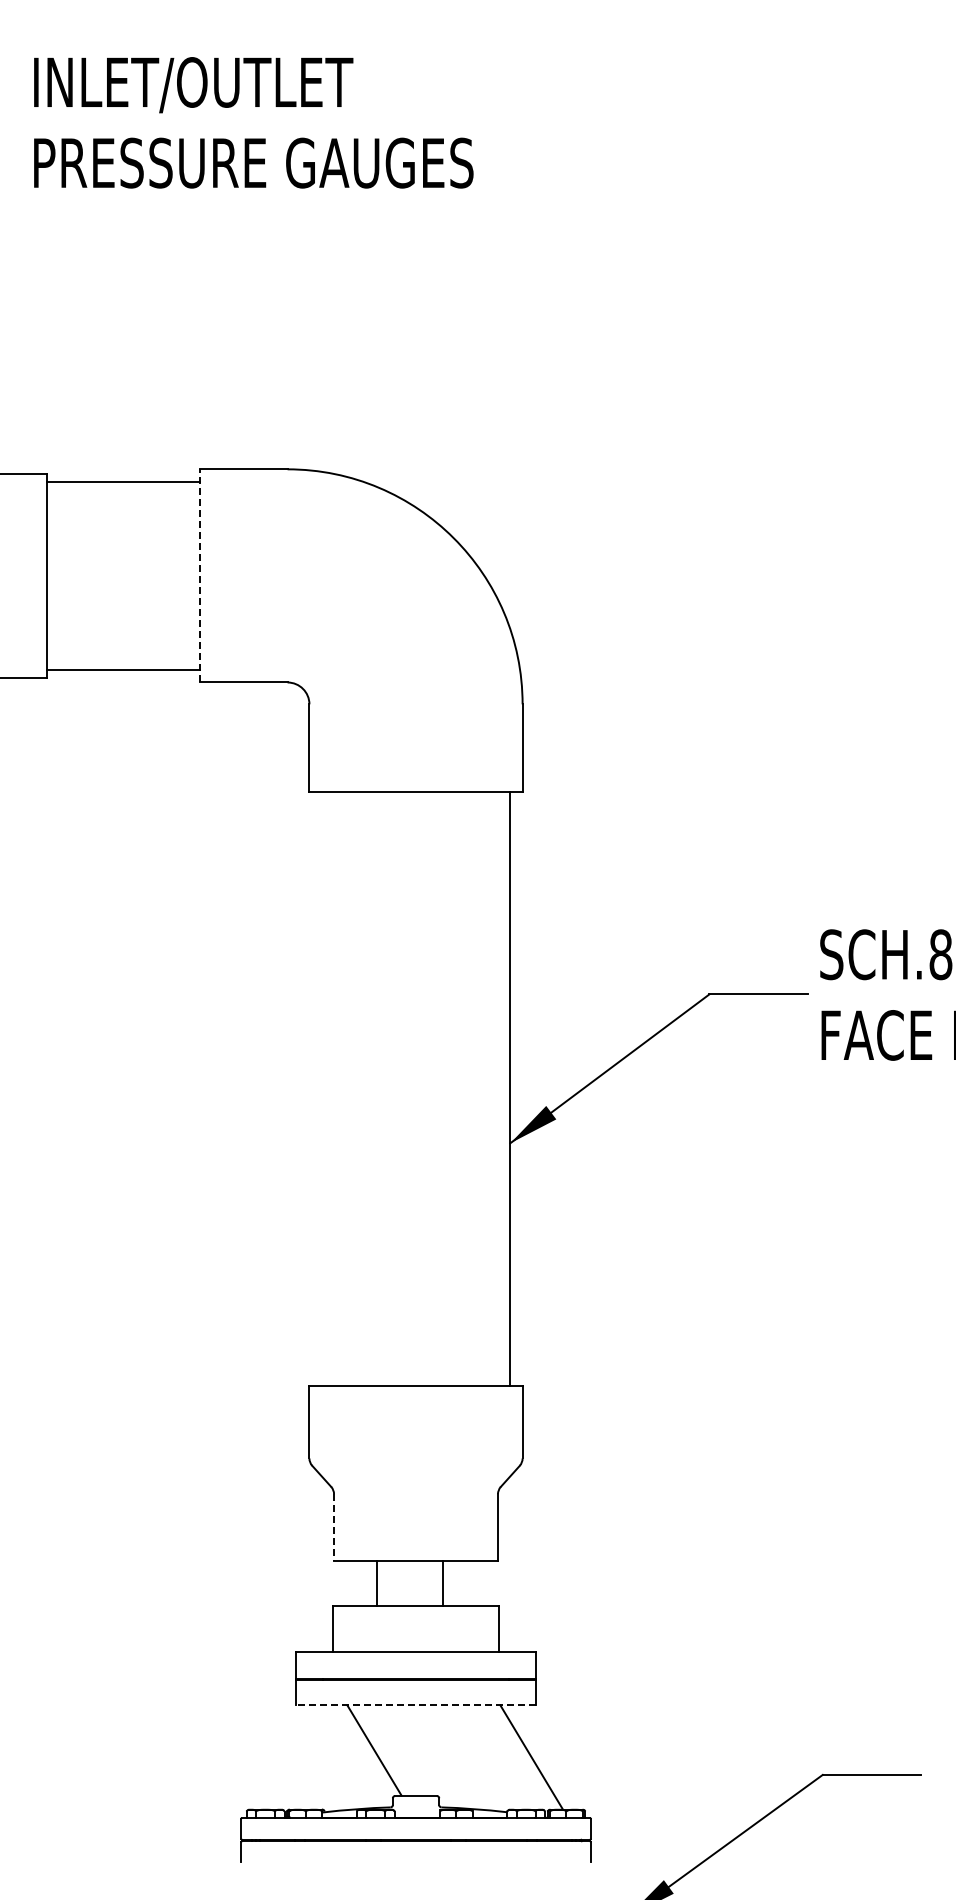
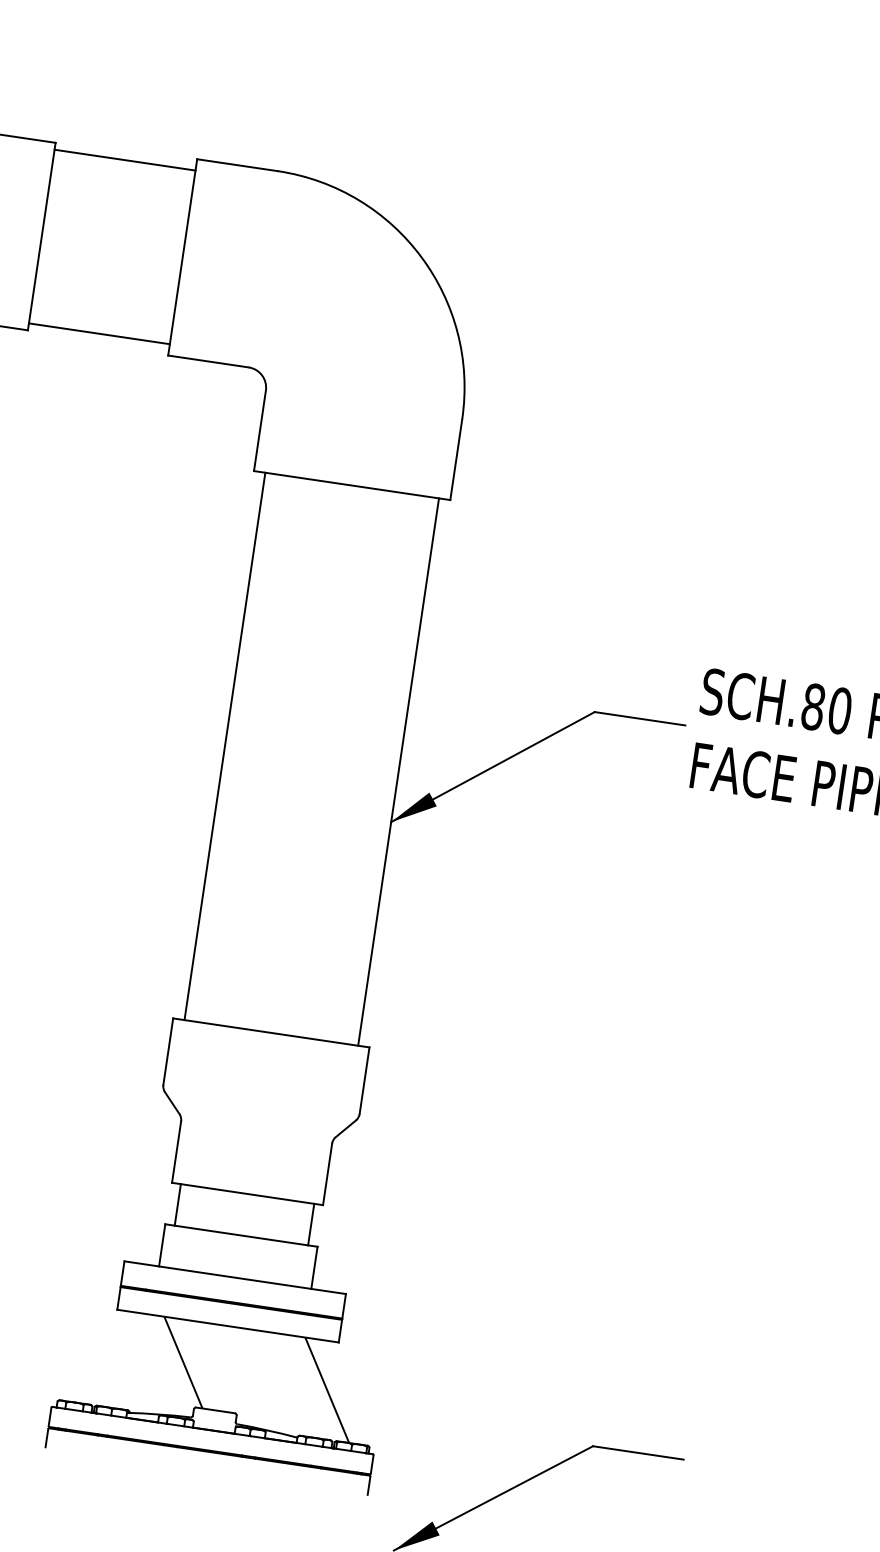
line: (200, 575) -> (183, 257), dashed -> solid
line: (321, 1088) -> (224, 745), added
line: (334, 1528) -> (176, 1152), dashed -> solid
line: (376, 1583) -> (177, 1204), moved
line: (443, 1583) -> (311, 1224), moved
line: (415, 1704) -> (227, 1326), dashed -> solid

